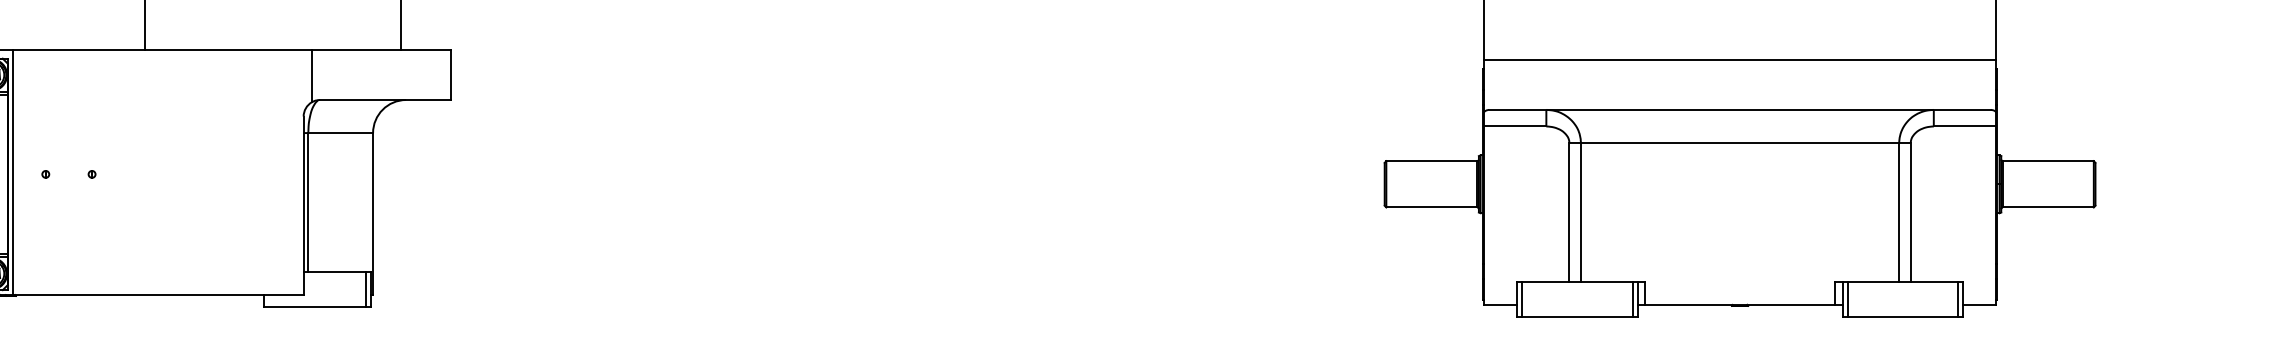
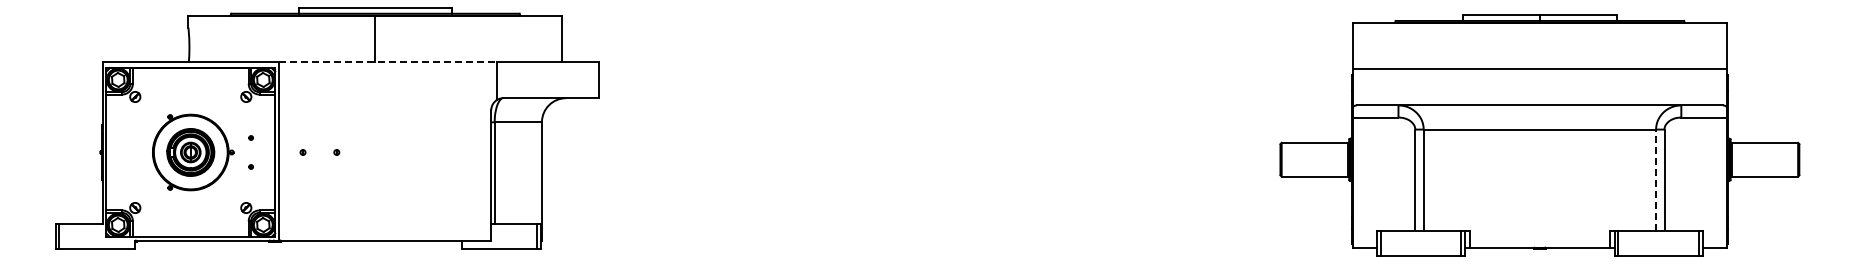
line: (162, 51) -> (388, 62), solid -> dashed
line: (1899, 212) -> (1656, 180), solid -> dashed

